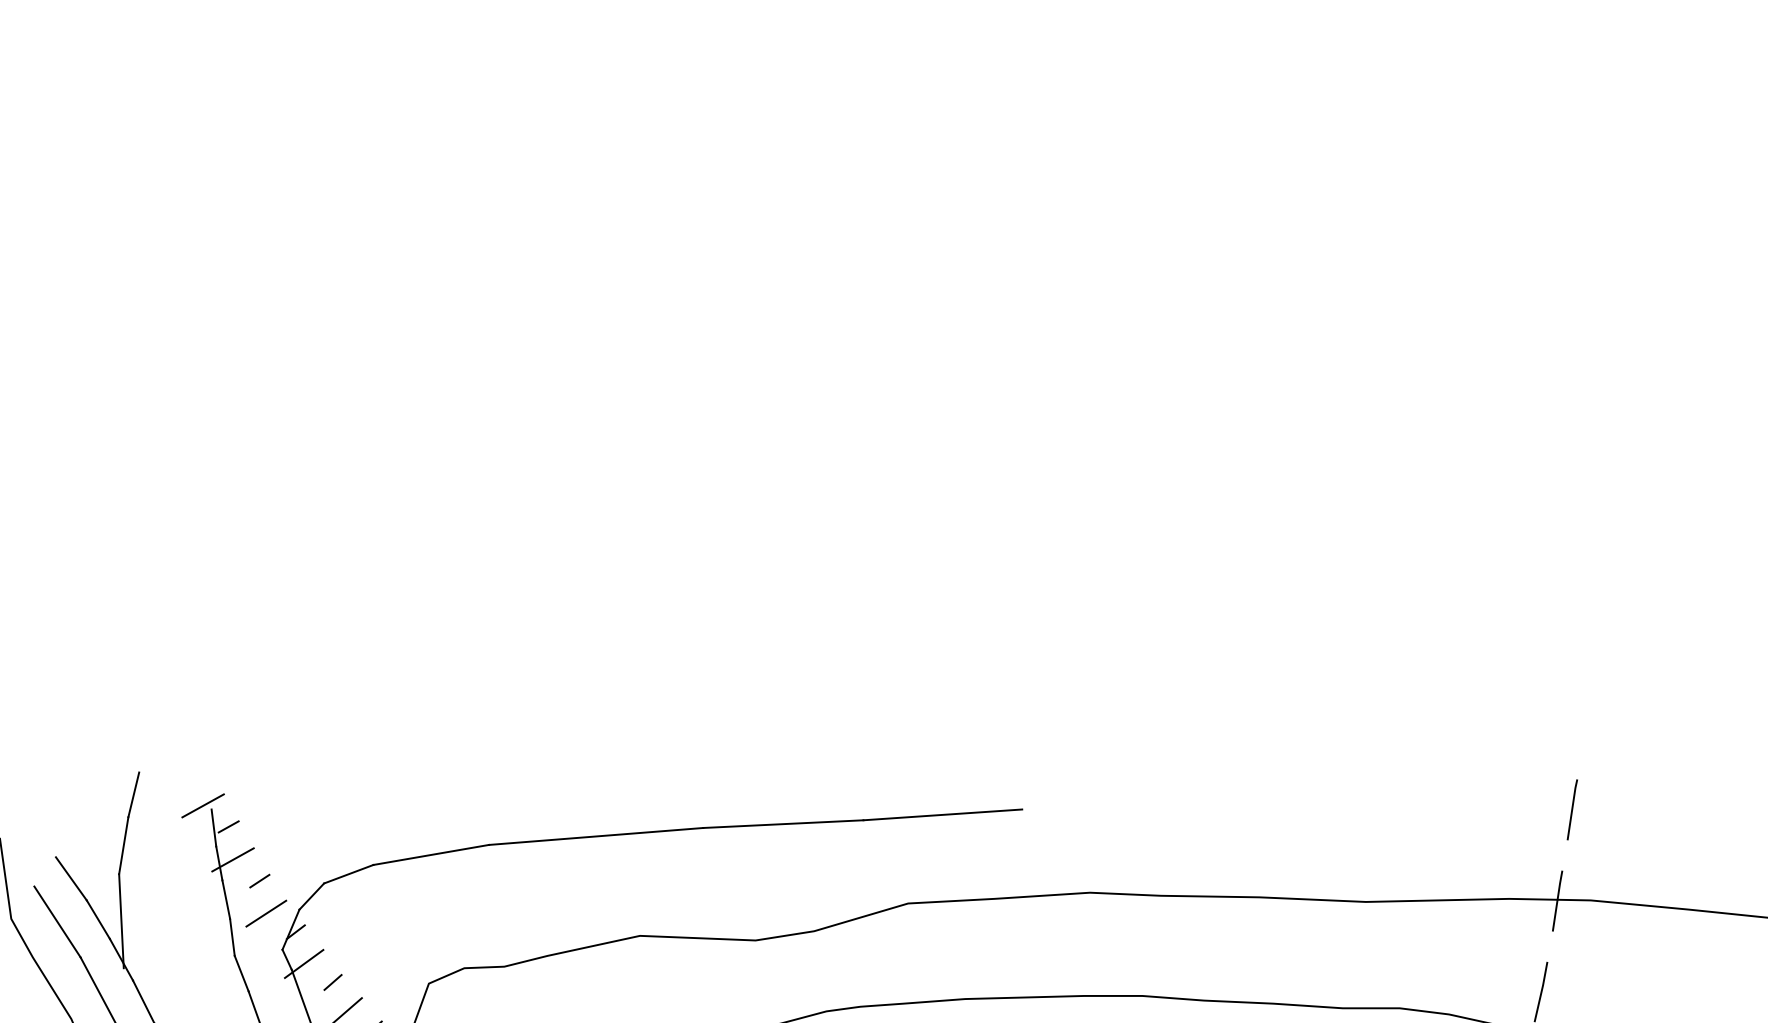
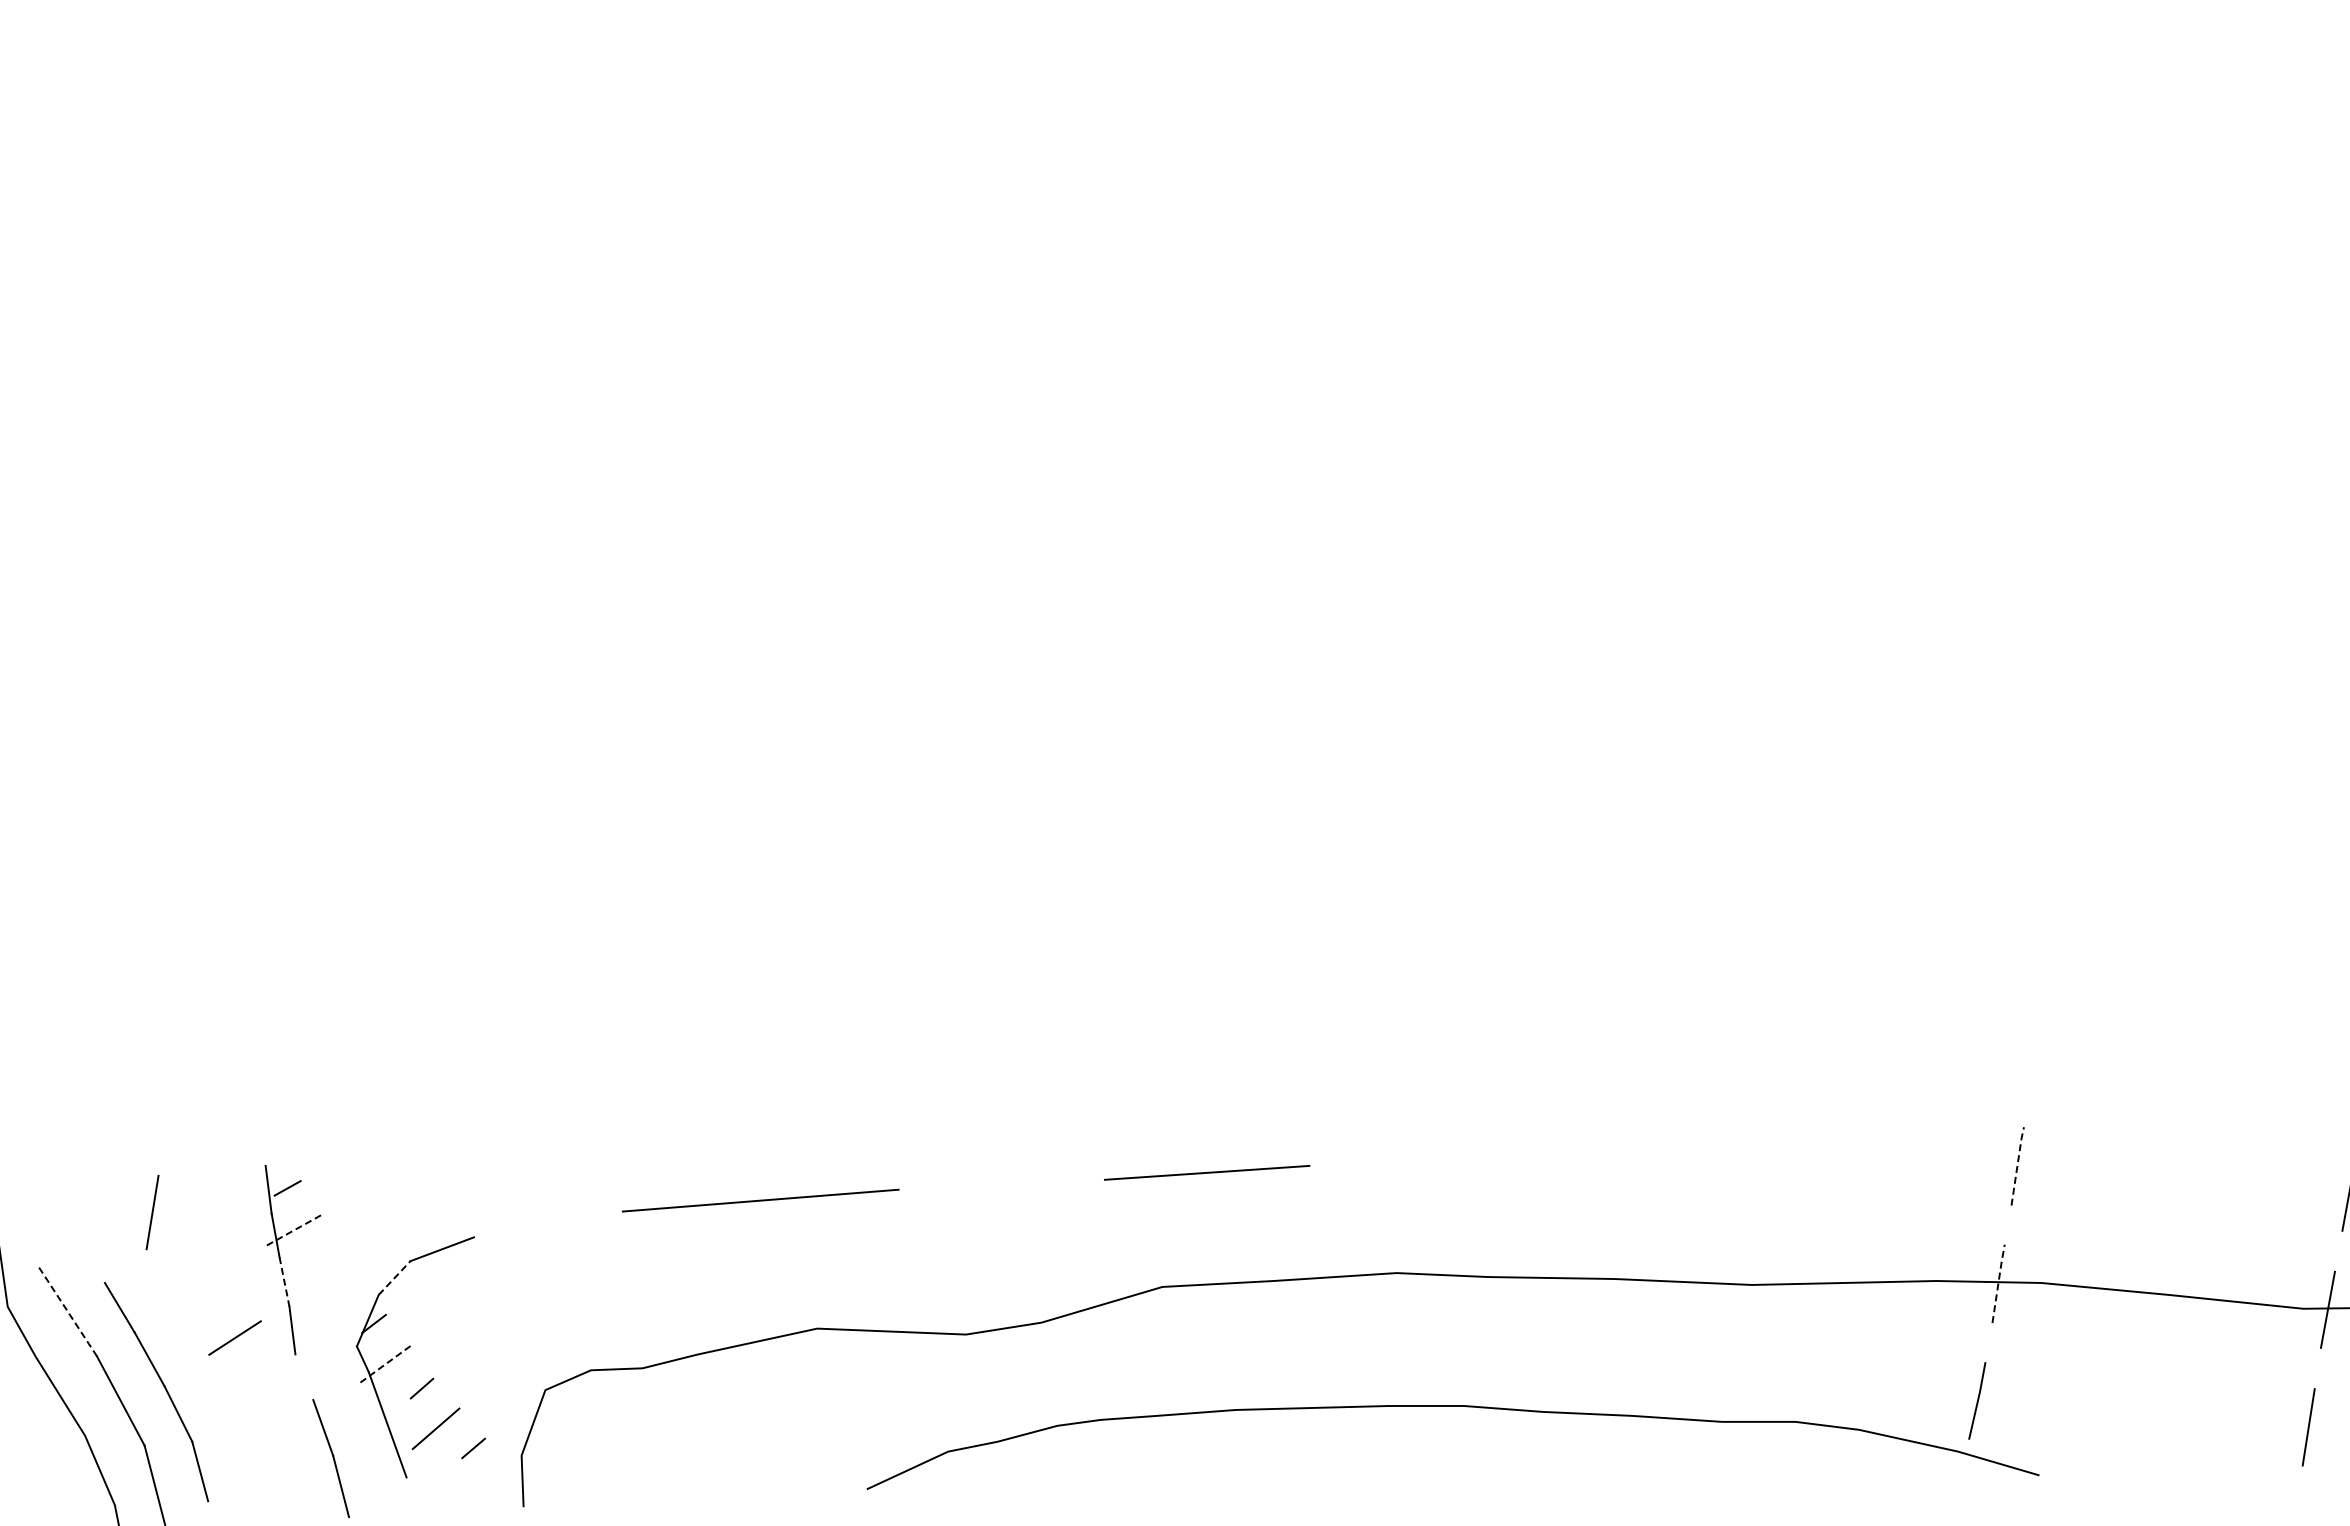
line: (133, 794) -> (165, 1146), removed
line: (202, 806) -> (254, 1161), removed
line: (1572, 809) -> (2017, 1165), solid -> dashed
line: (783, 823) -> (1001, 1184), removed
line: (431, 854) -> (548, 1224), removed
line: (233, 859) -> (293, 1230), solid -> dashed
line: (70, 878) -> (84, 1254), removed
line: (259, 880) -> (327, 1257), removed
line: (311, 896) -> (394, 1277), solid -> dashed
line: (226, 900) -> (284, 1282), solid -> dashed
line: (1557, 900) -> (1998, 1282), solid -> dashed
line: (265, 913) -> (234, 1337), moved
line: (56, 921) -> (66, 1310), solid -> dashed
line: (121, 921) -> (149, 1309), removed
line: (303, 963) -> (384, 1364), solid -> dashed
line: (241, 973) -> (304, 1377), removed

